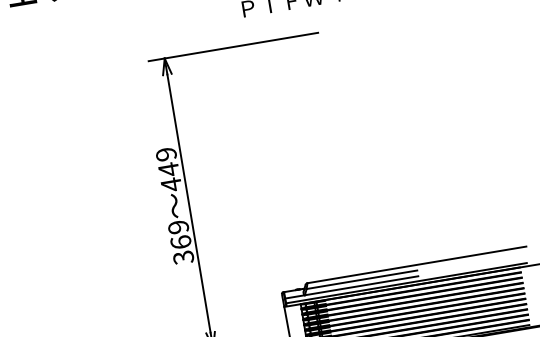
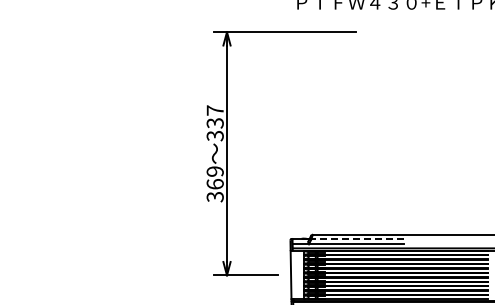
text: (168, 170) -> (214, 123), 449 -> 337
line: (361, 279) -> (357, 239), solid -> dashed

